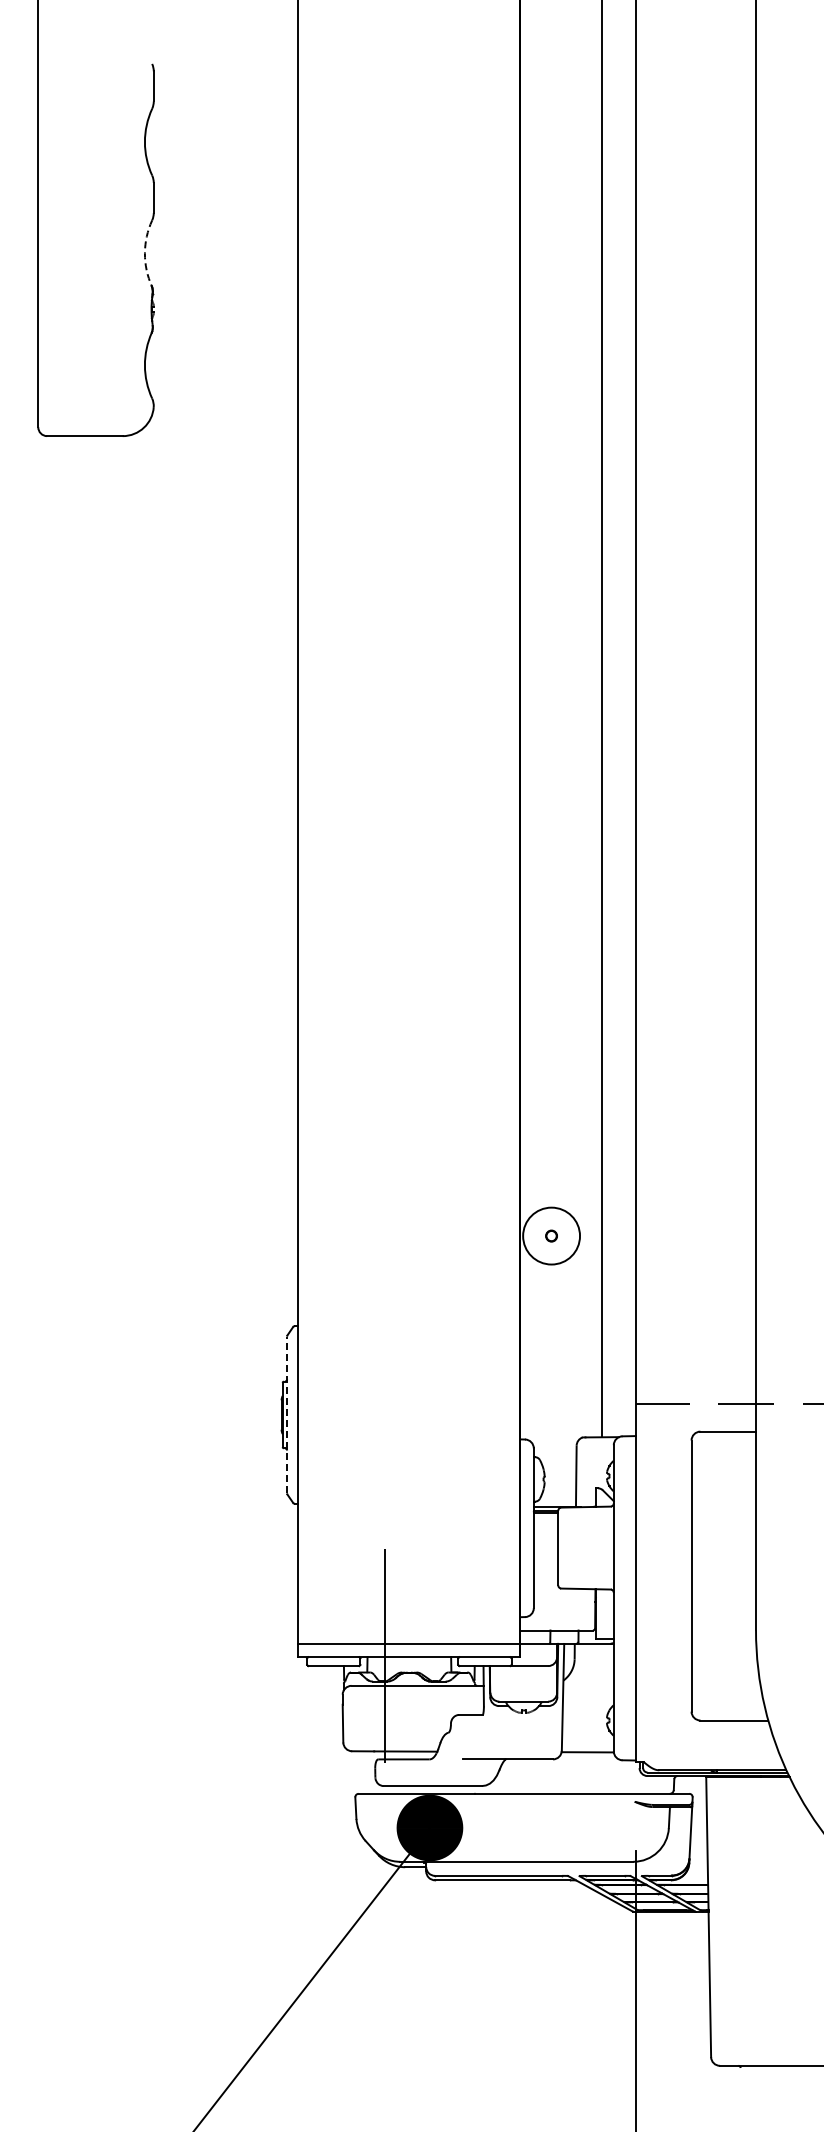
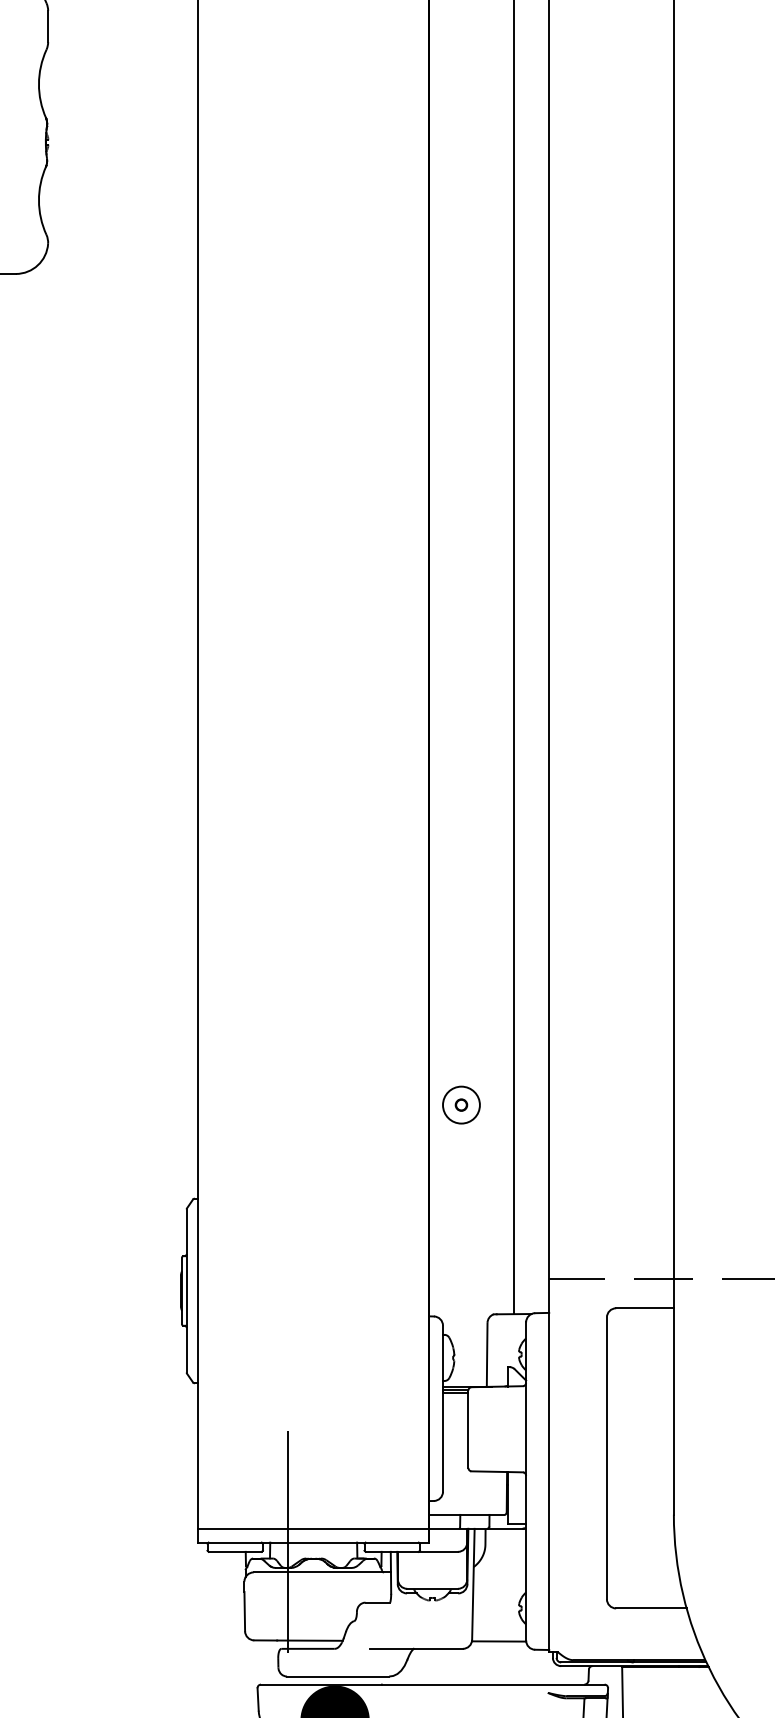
arc: (144, 253) -> (38, 84), dashed -> solid
circle: (551, 1235) -> (461, 1104), size x0.62
line: (287, 1414) -> (187, 1290), dashed -> solid

